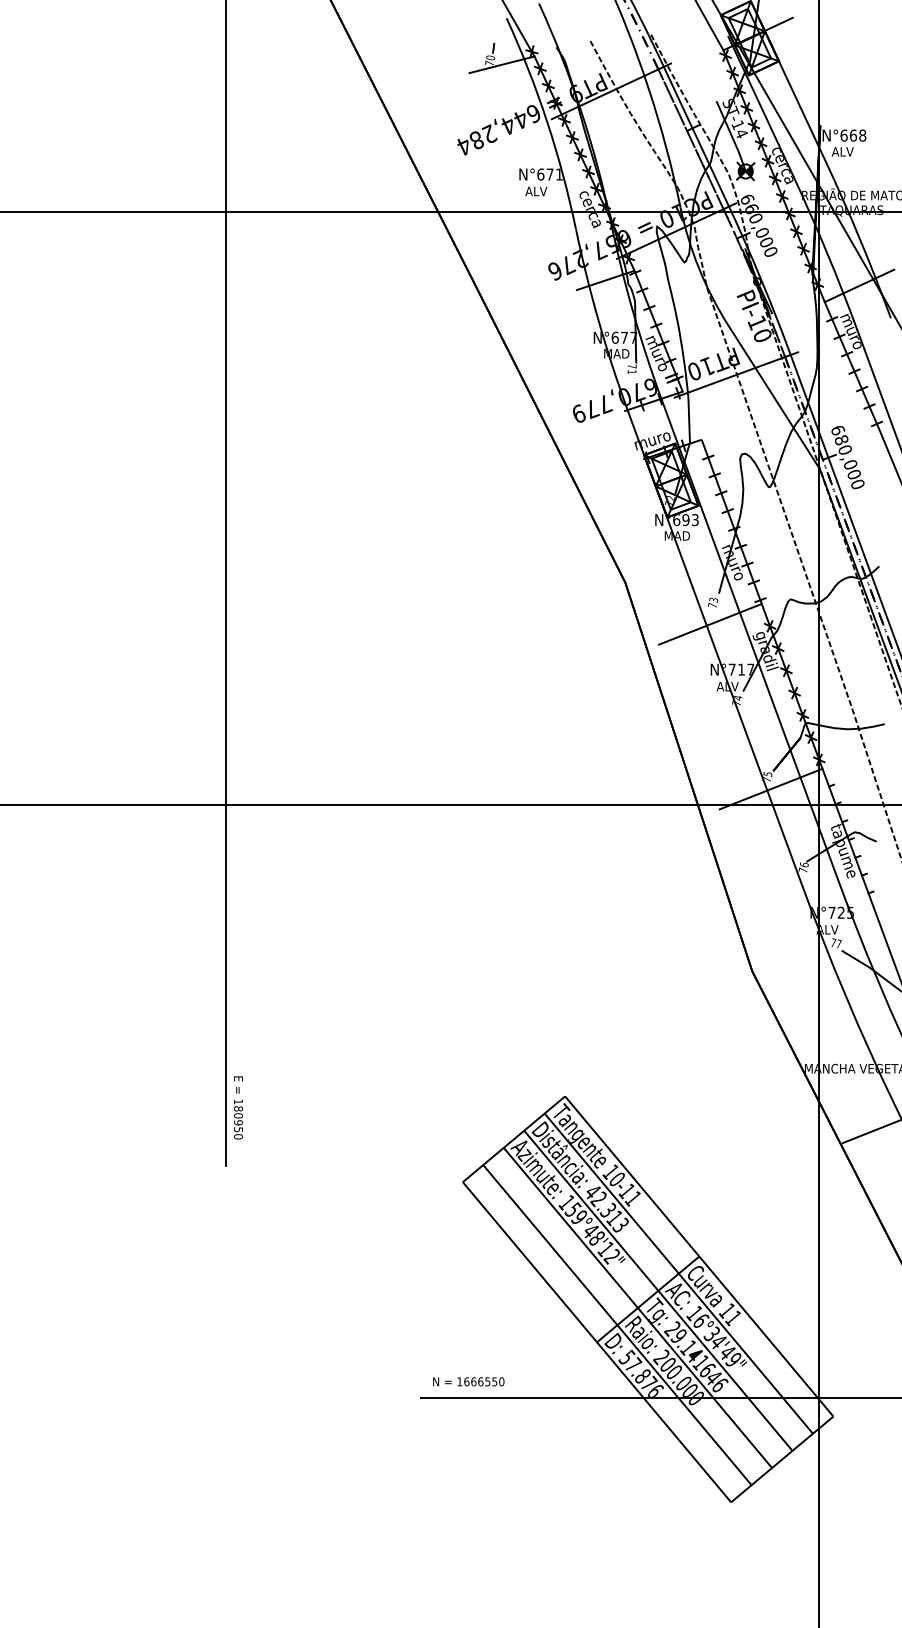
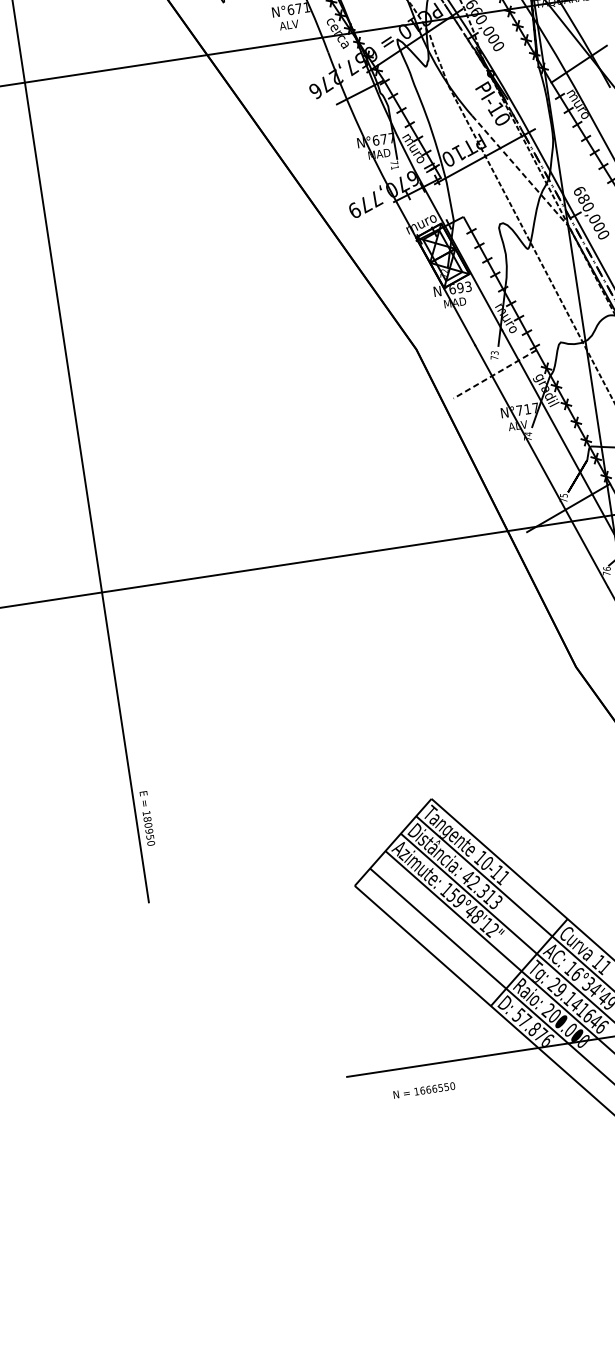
line: (774, 397) -> (520, 171), solid -> dashed
line: (709, 624) -> (494, 374), solid -> dashed
text: (238, 1107) -> (147, 818), moved
text: (468, 1381) -> (424, 1090), moved

